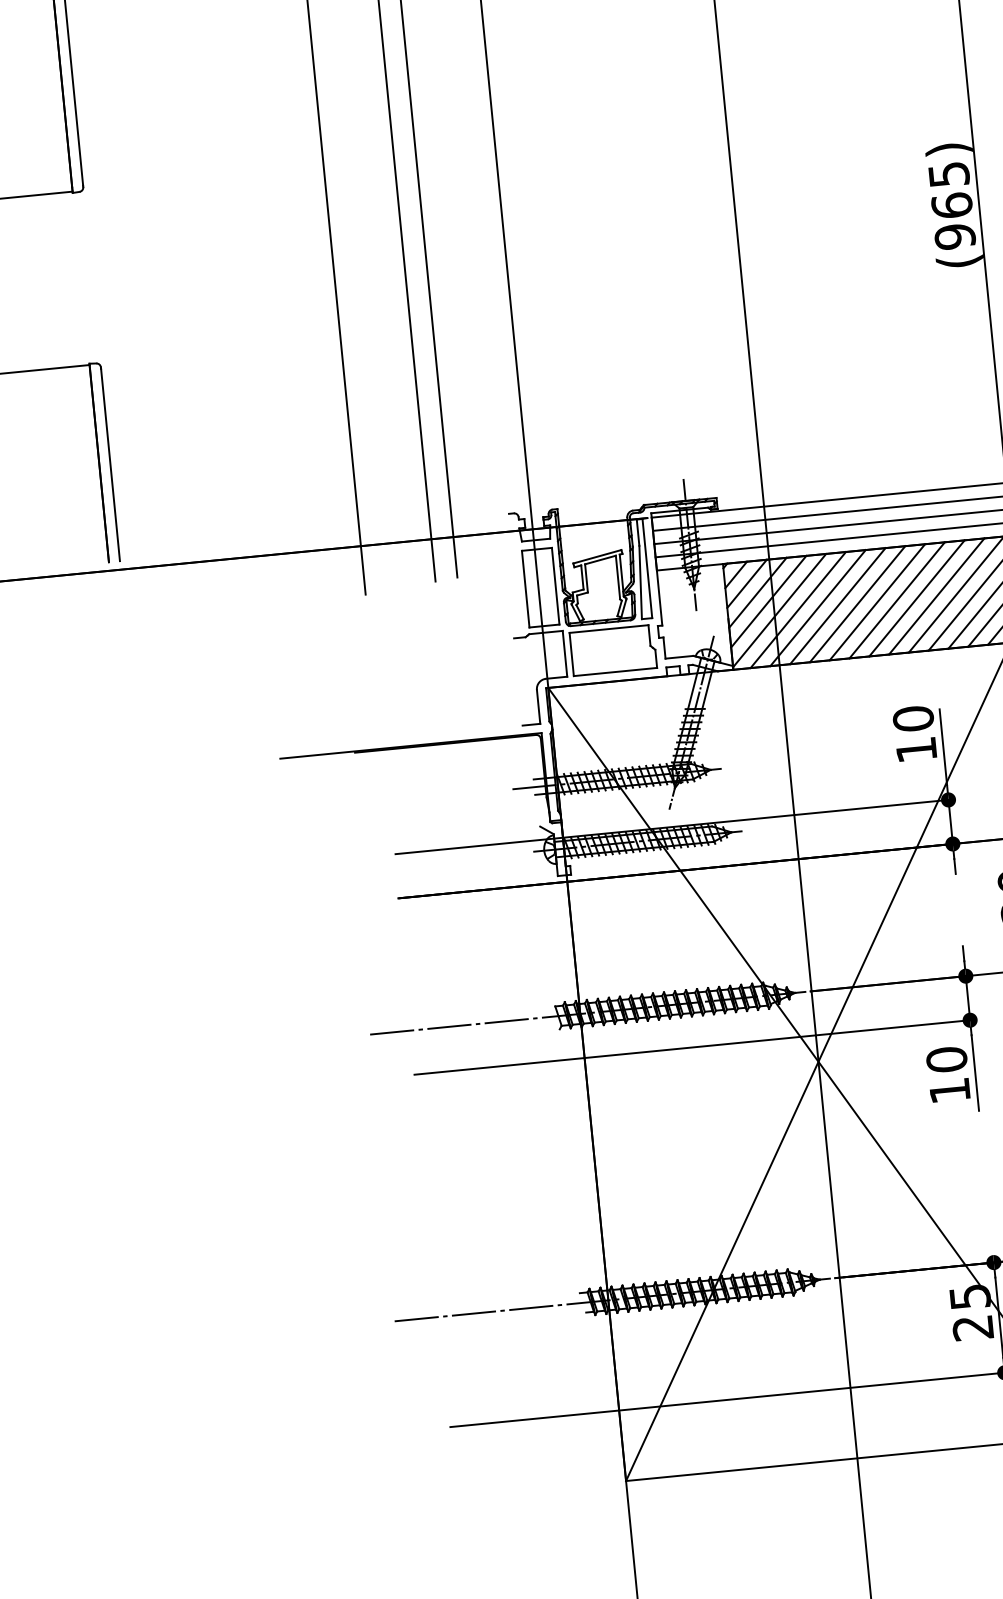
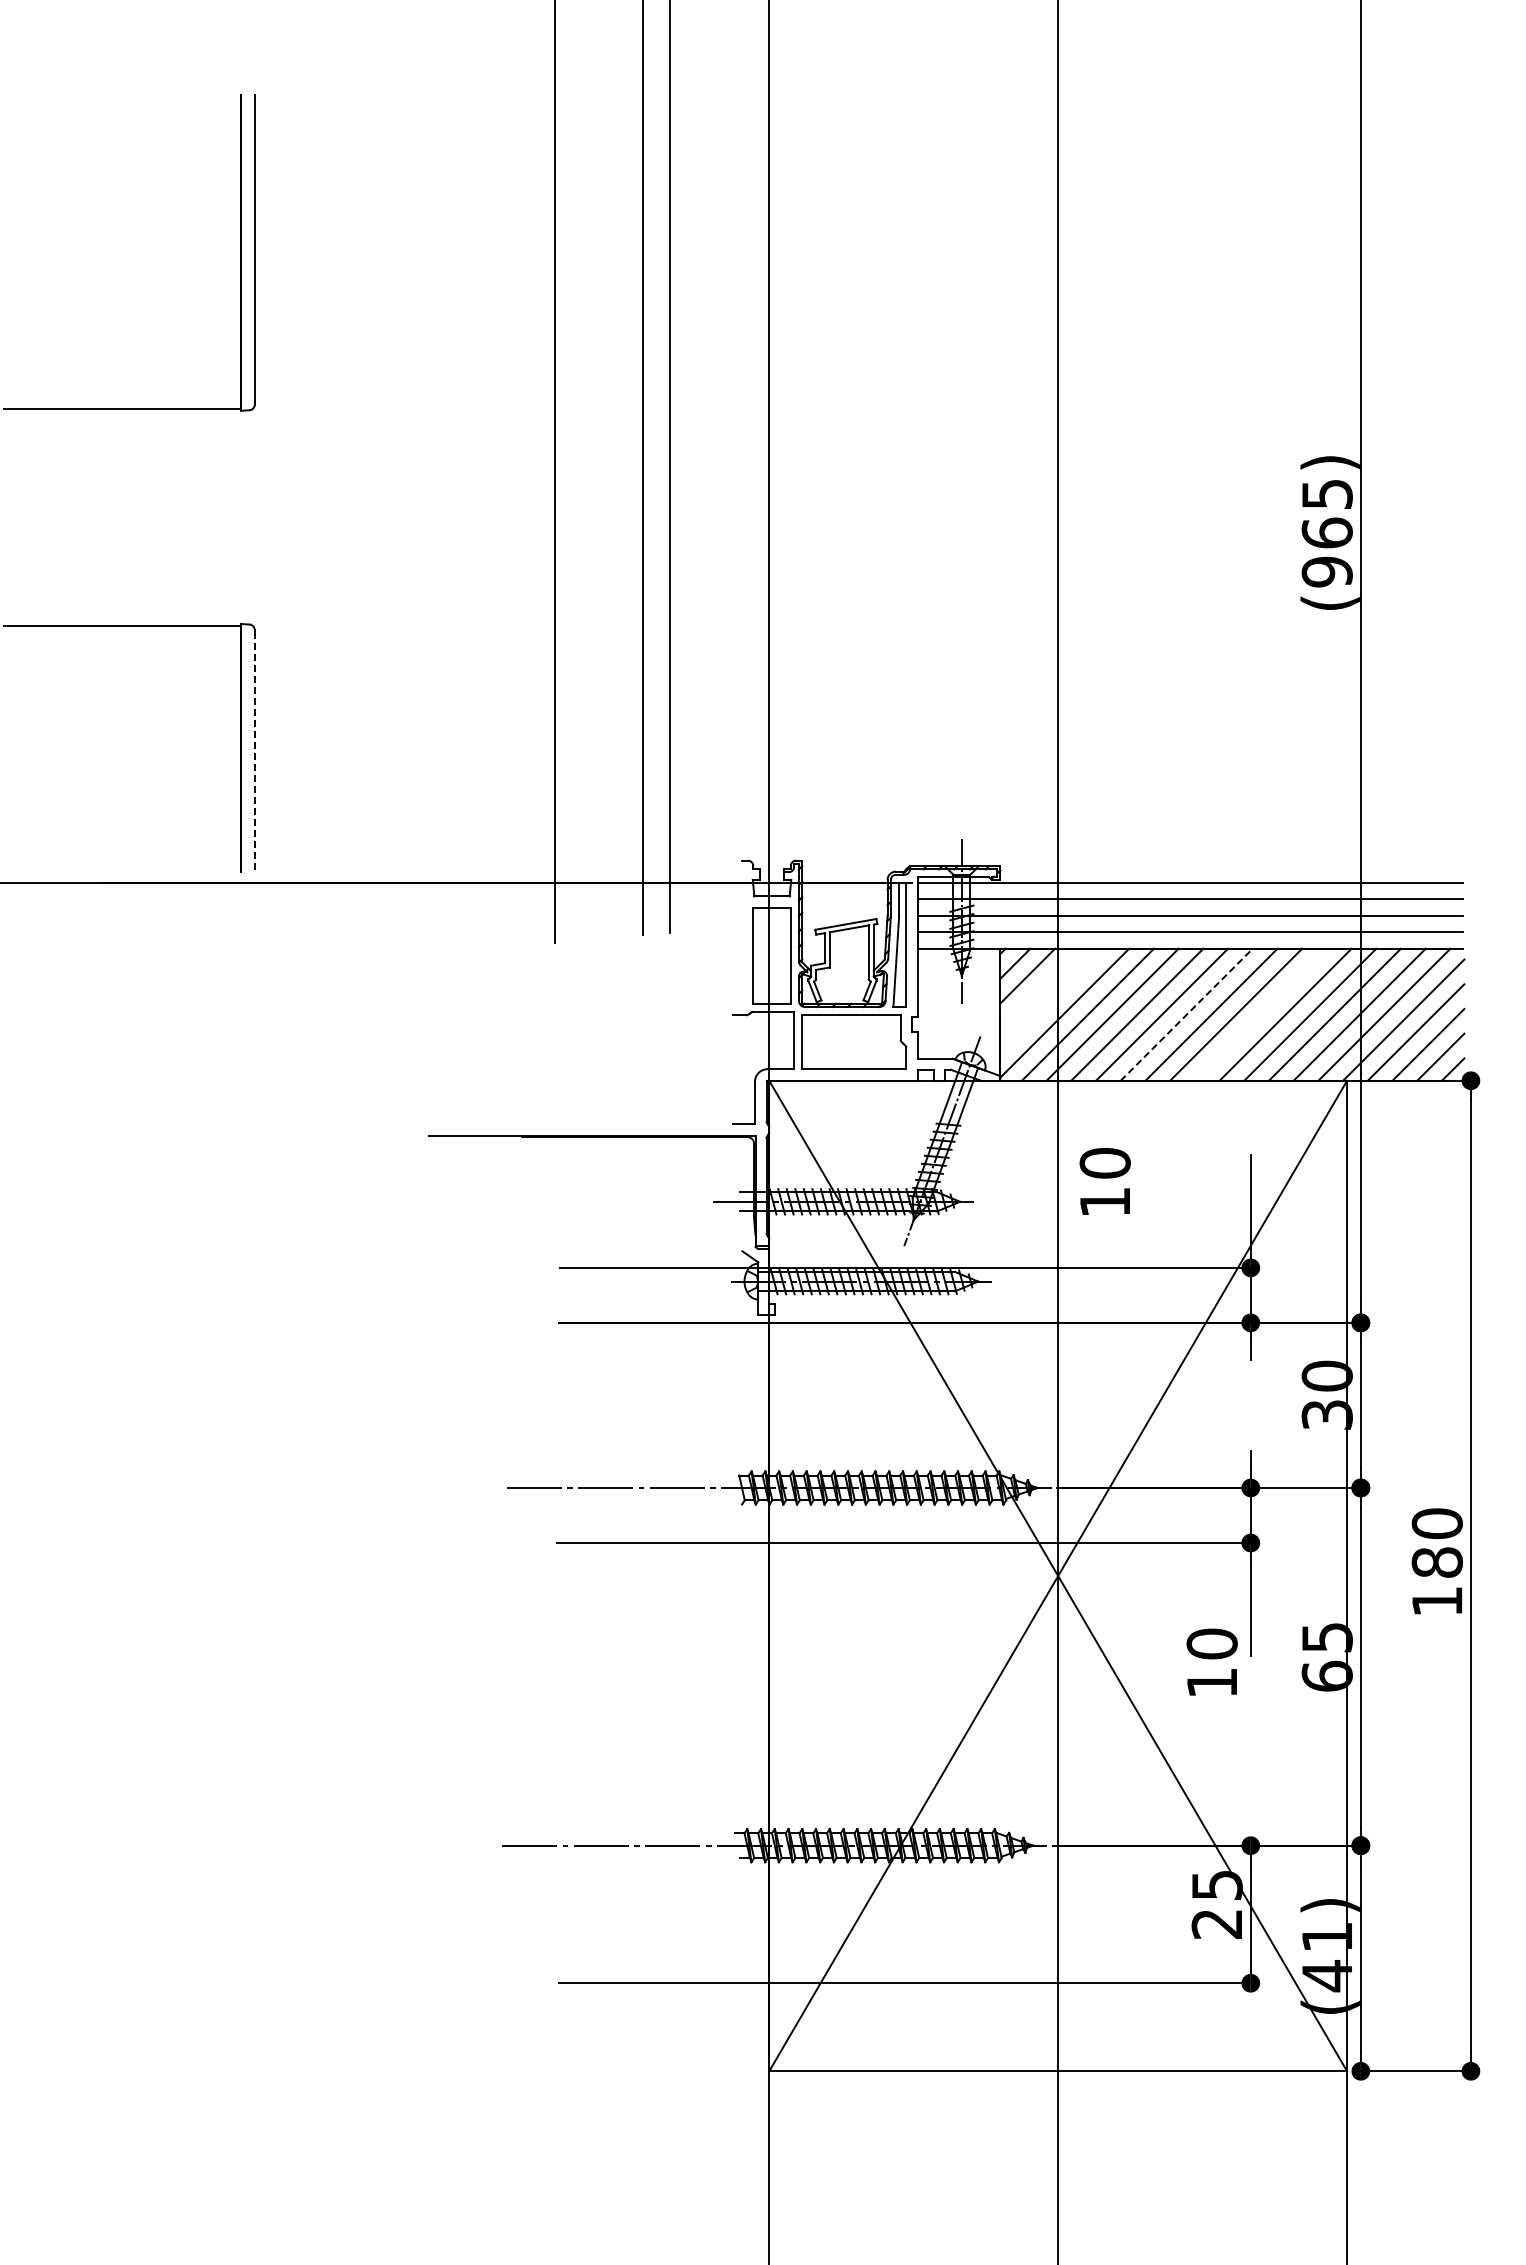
line: (110, 465) -> (254, 752), solid -> dashed
line: (757, 592) -> (1039, 988), removed
line: (936, 596) -> (1260, 1014), removed
line: (768, 601) -> (1052, 1000), removed
line: (877, 602) -> (1187, 1014), solid -> dashed
text: (914, 733) -> (1104, 1181), moved
text: (947, 1073) -> (1211, 1661), moved

